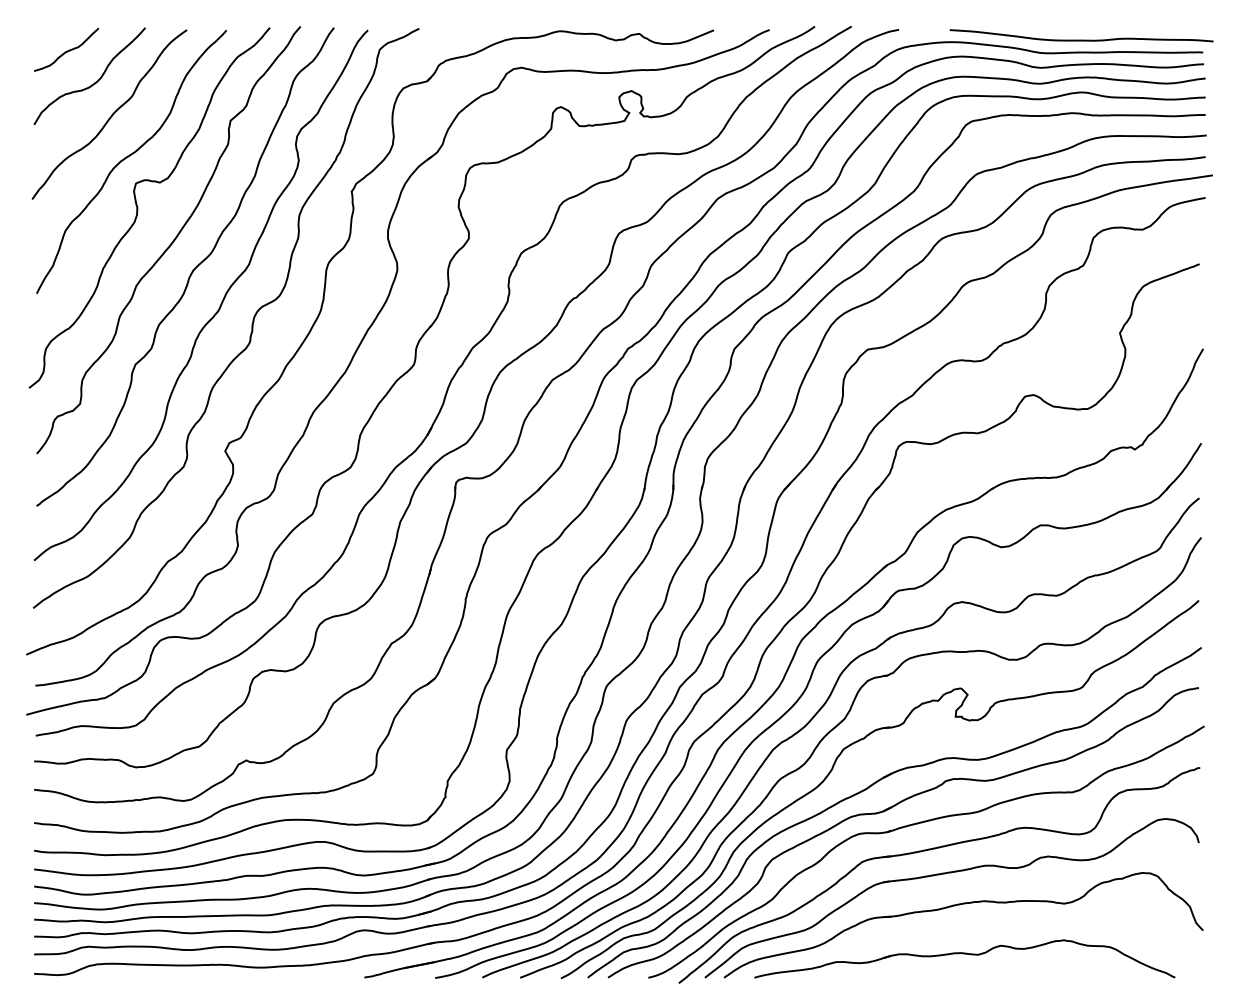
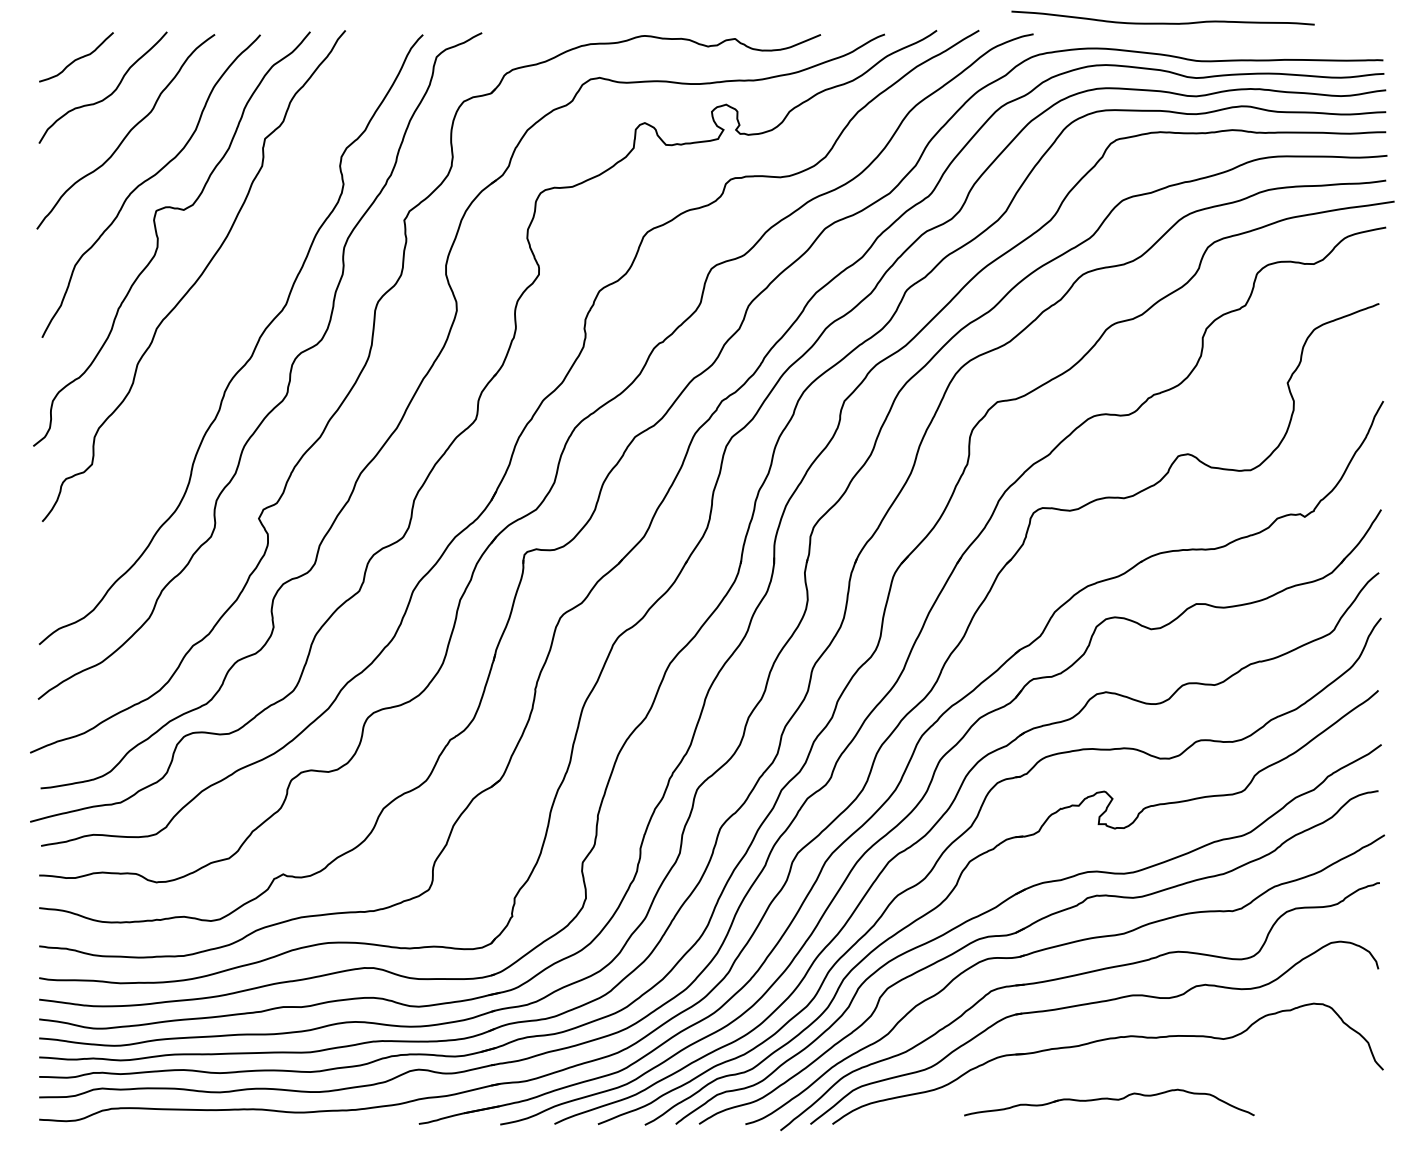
curve: (1081, 39) -> (1162, 22), moved
curve: (191, 271) -> (220, 312), removed
part: (964, 958) -> (1108, 1102), size x0.6

